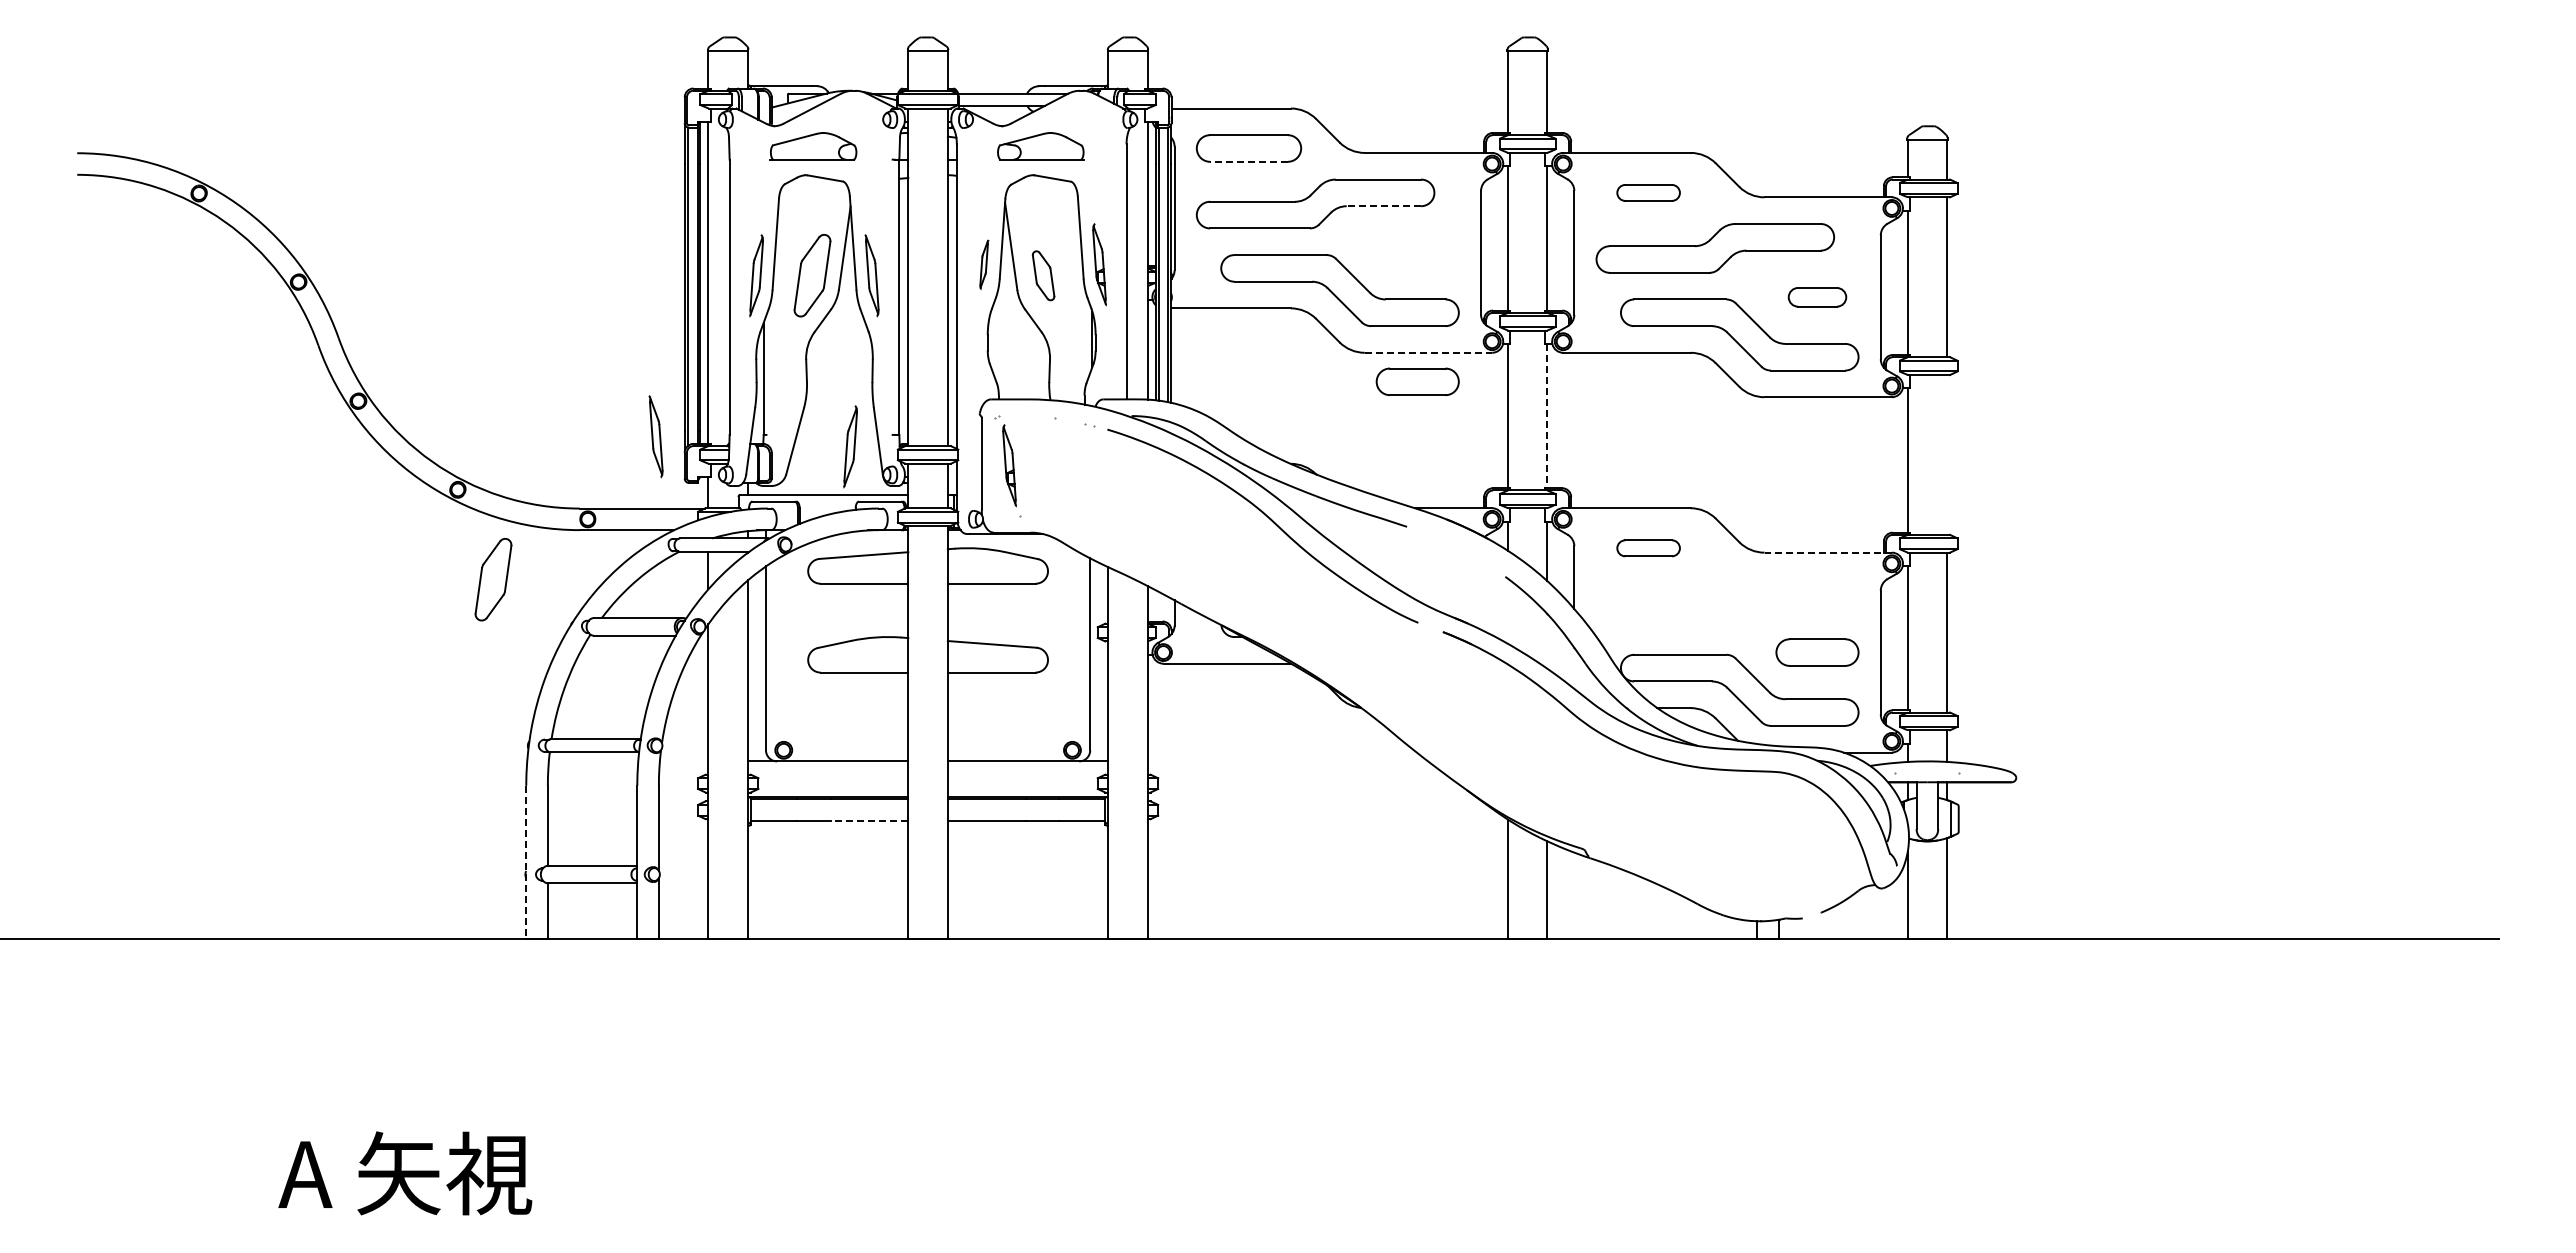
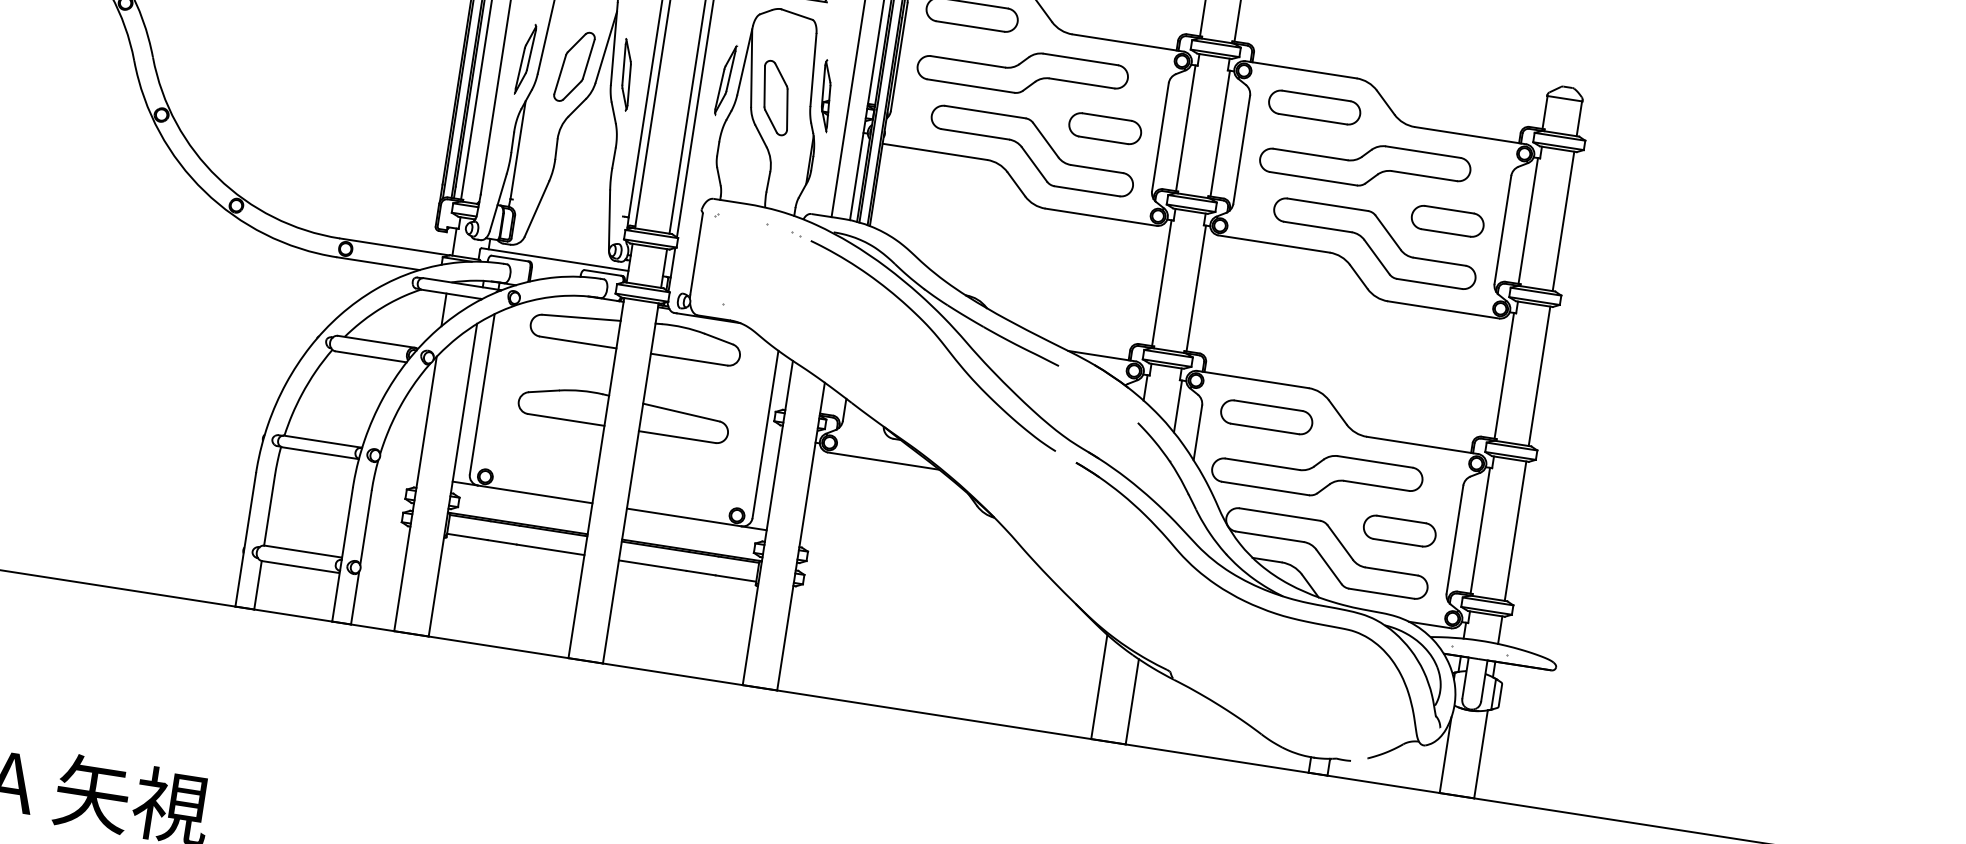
line: (1248, 161) -> (970, 26), dashed -> solid
part: (1648, 192) -> (1314, 107), size x1.67
line: (1383, 206) -> (1081, 83), dashed -> solid
part: (984, 264) -> (725, 80), size x1.67
part: (1043, 275) -> (775, 97), size x1.67
part: (1817, 297) -> (1447, 221), size x1.43
line: (1428, 352) -> (1101, 216), dashed -> solid
part: (1417, 381) -> (1105, 128), moved
line: (1547, 416) -> (1196, 288), dashed -> solid
part: (655, 436) -> (415, 185), removed
part: (850, 446) -> (584, 220), removed
line: (1947, 454) -> (1539, 375), added
part: (1009, 465) -> (720, 258), removed
part: (1648, 548) -> (1266, 417), size x1.67
line: (1828, 552) -> (1422, 445), dashed -> solid
part: (493, 579) -> (255, 288), removed
part: (1714, 603) -> (1316, 474), added
line: (869, 820) -> (550, 549), dashed -> solid
line: (526, 862) -> (245, 539), dashed -> solid

